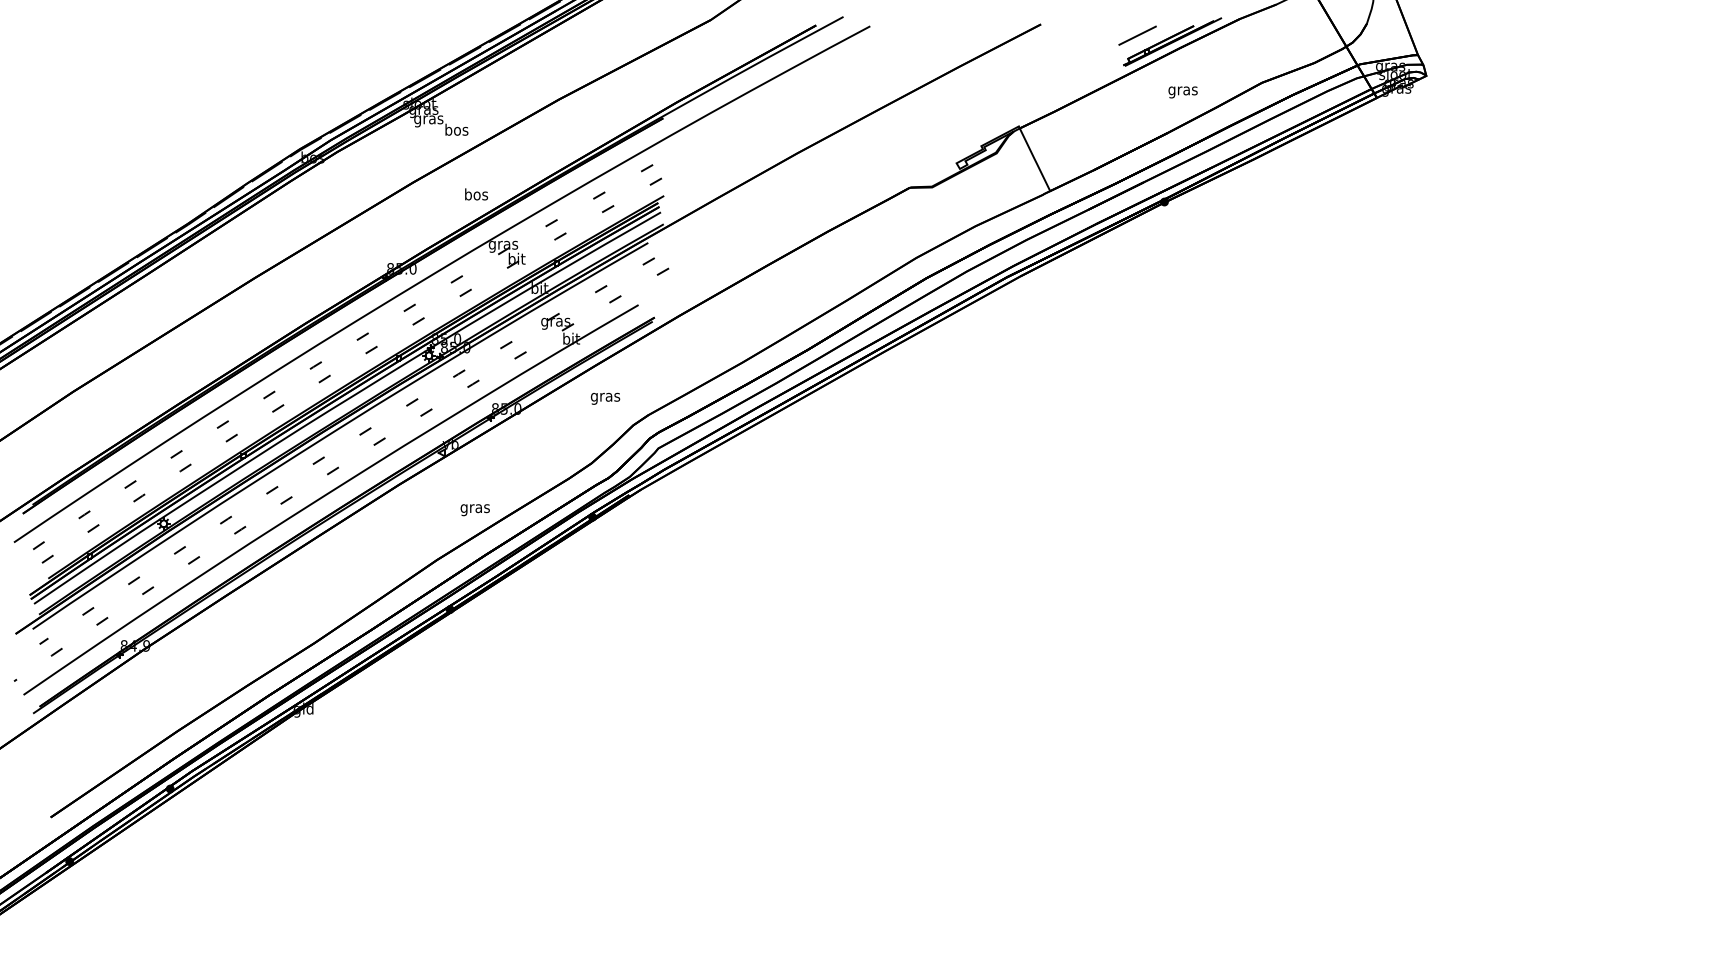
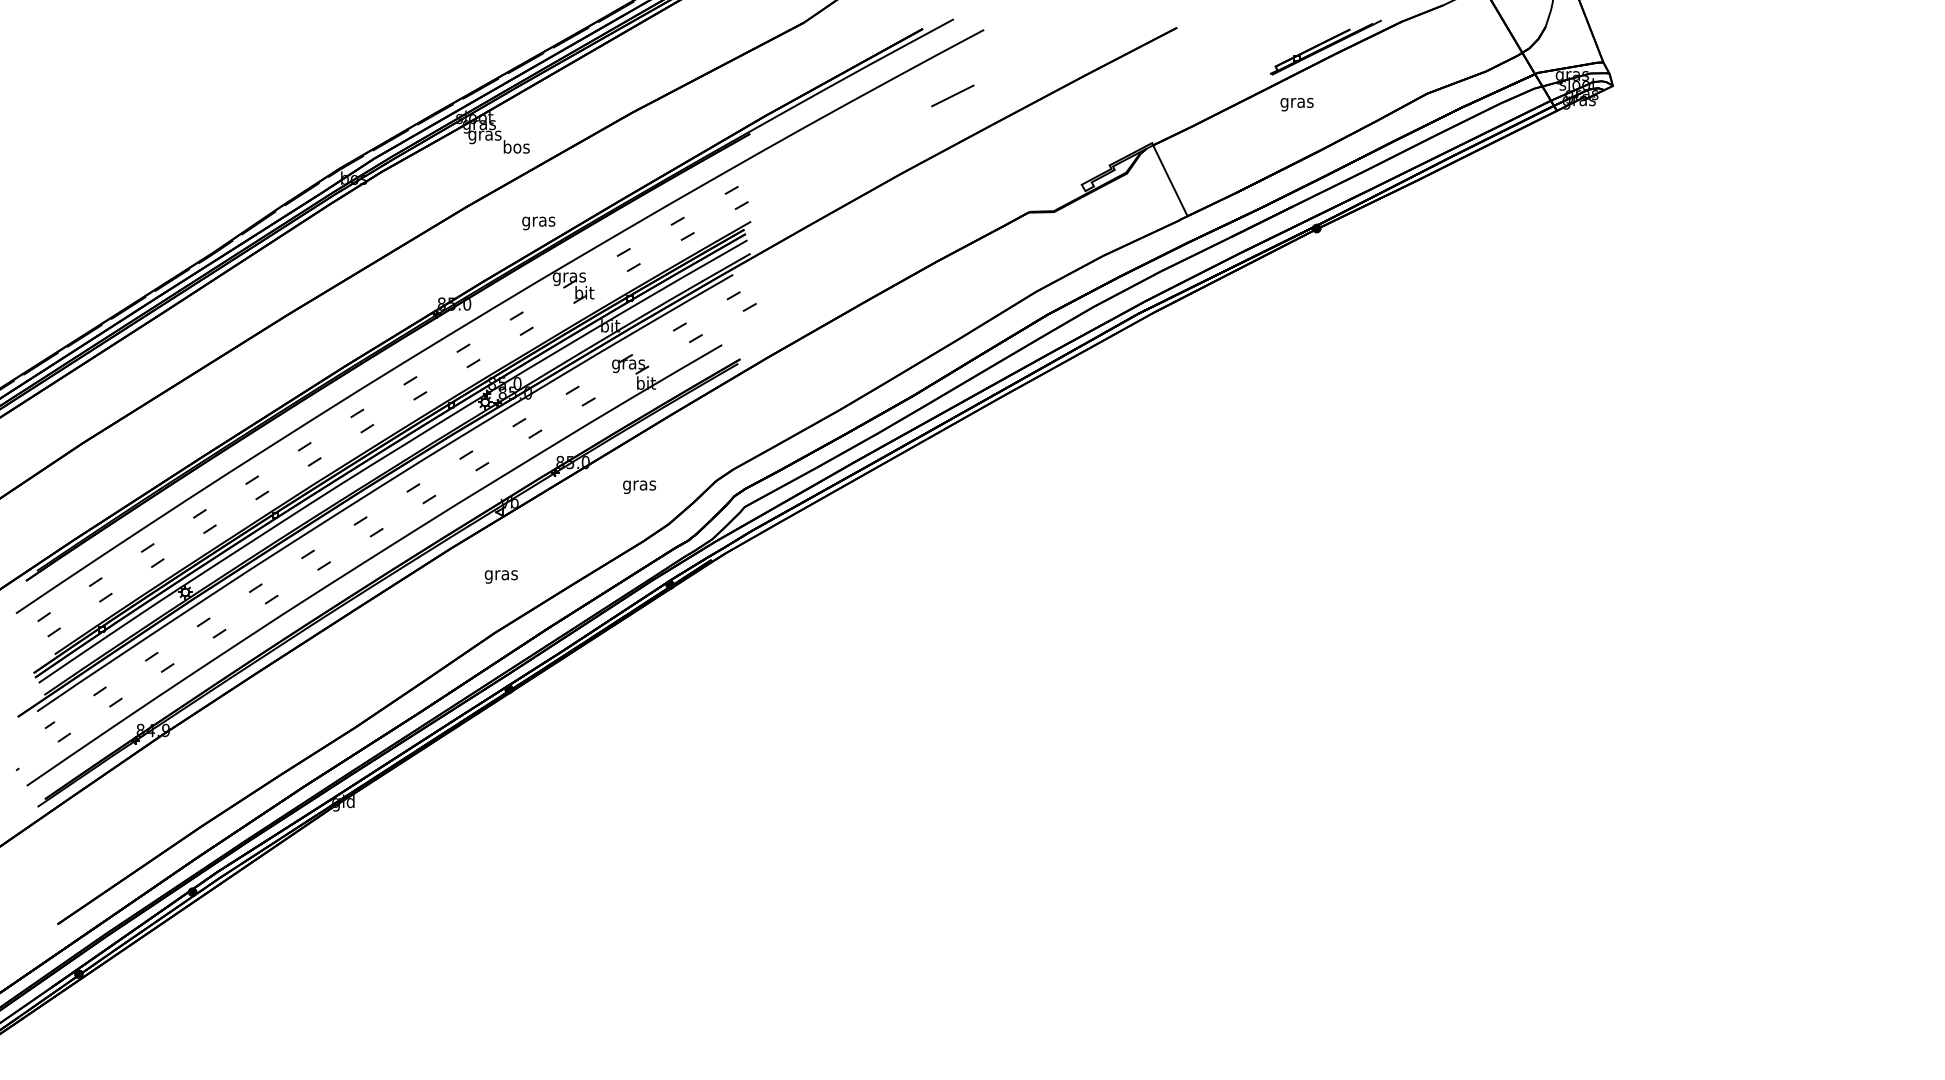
line: (1137, 35) -> (952, 95), moved
text: (1182, 92) -> (1296, 104), moved
text: (475, 195) -> (537, 221), bos -> gras
text: (605, 398) -> (639, 486), moved
text: (474, 510) -> (500, 577), moved

